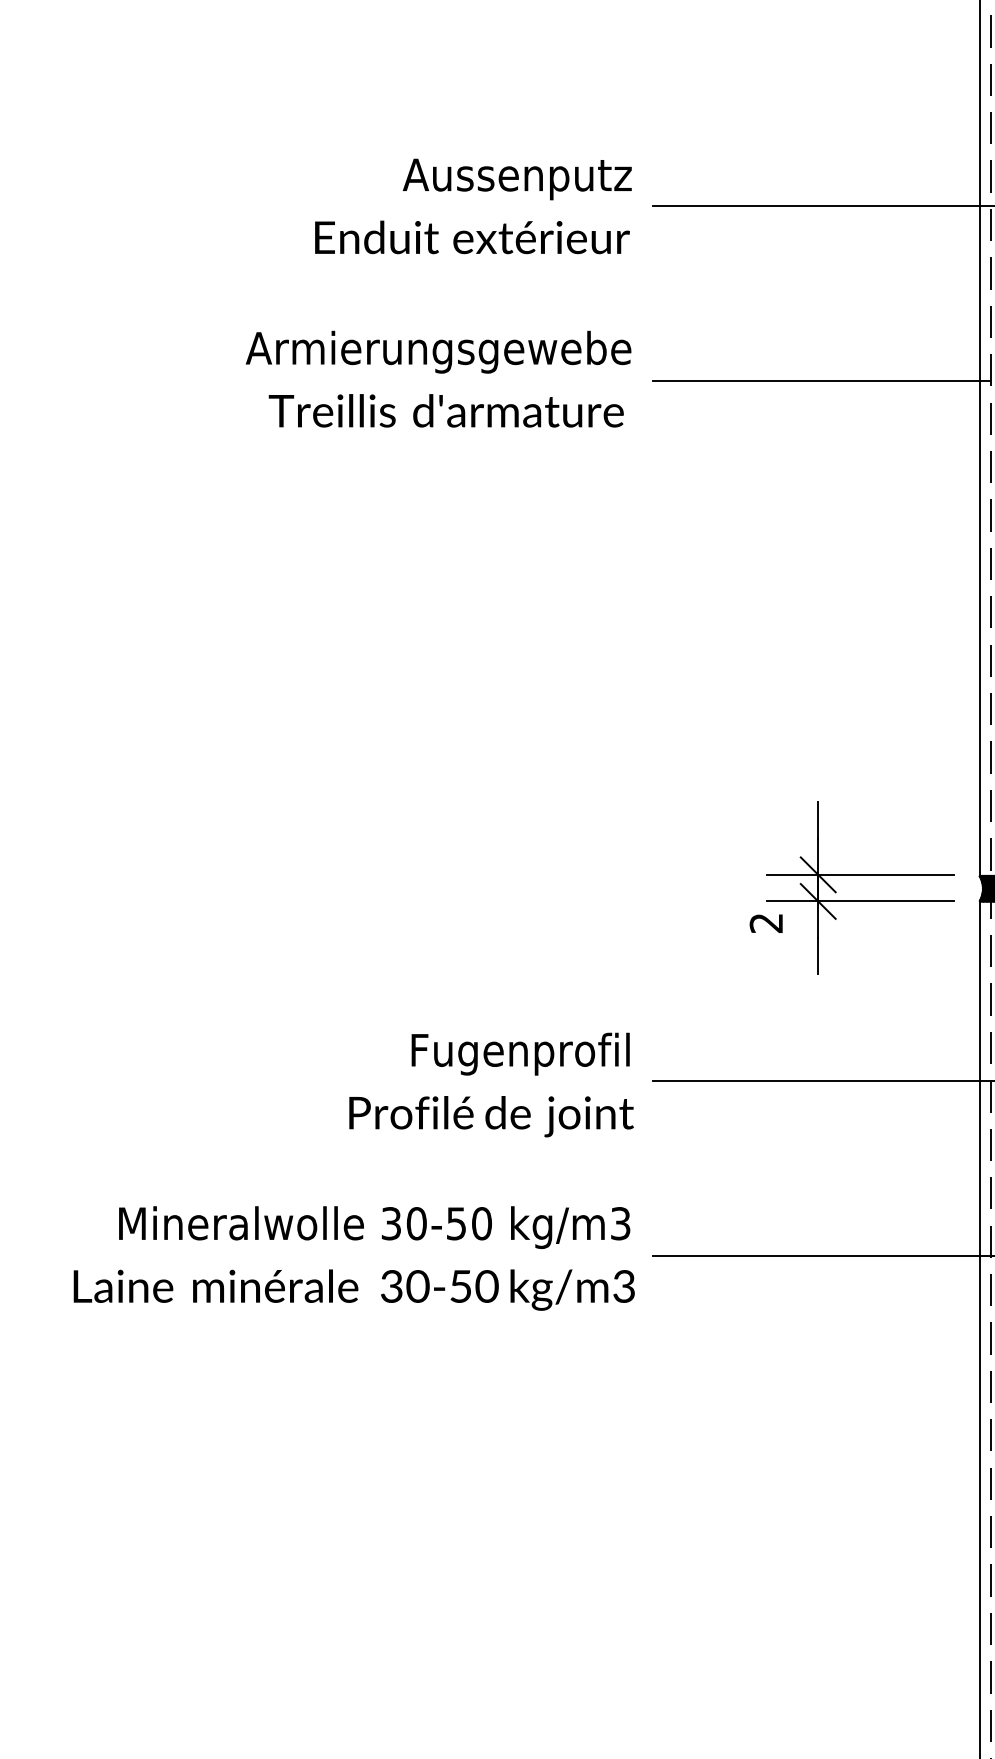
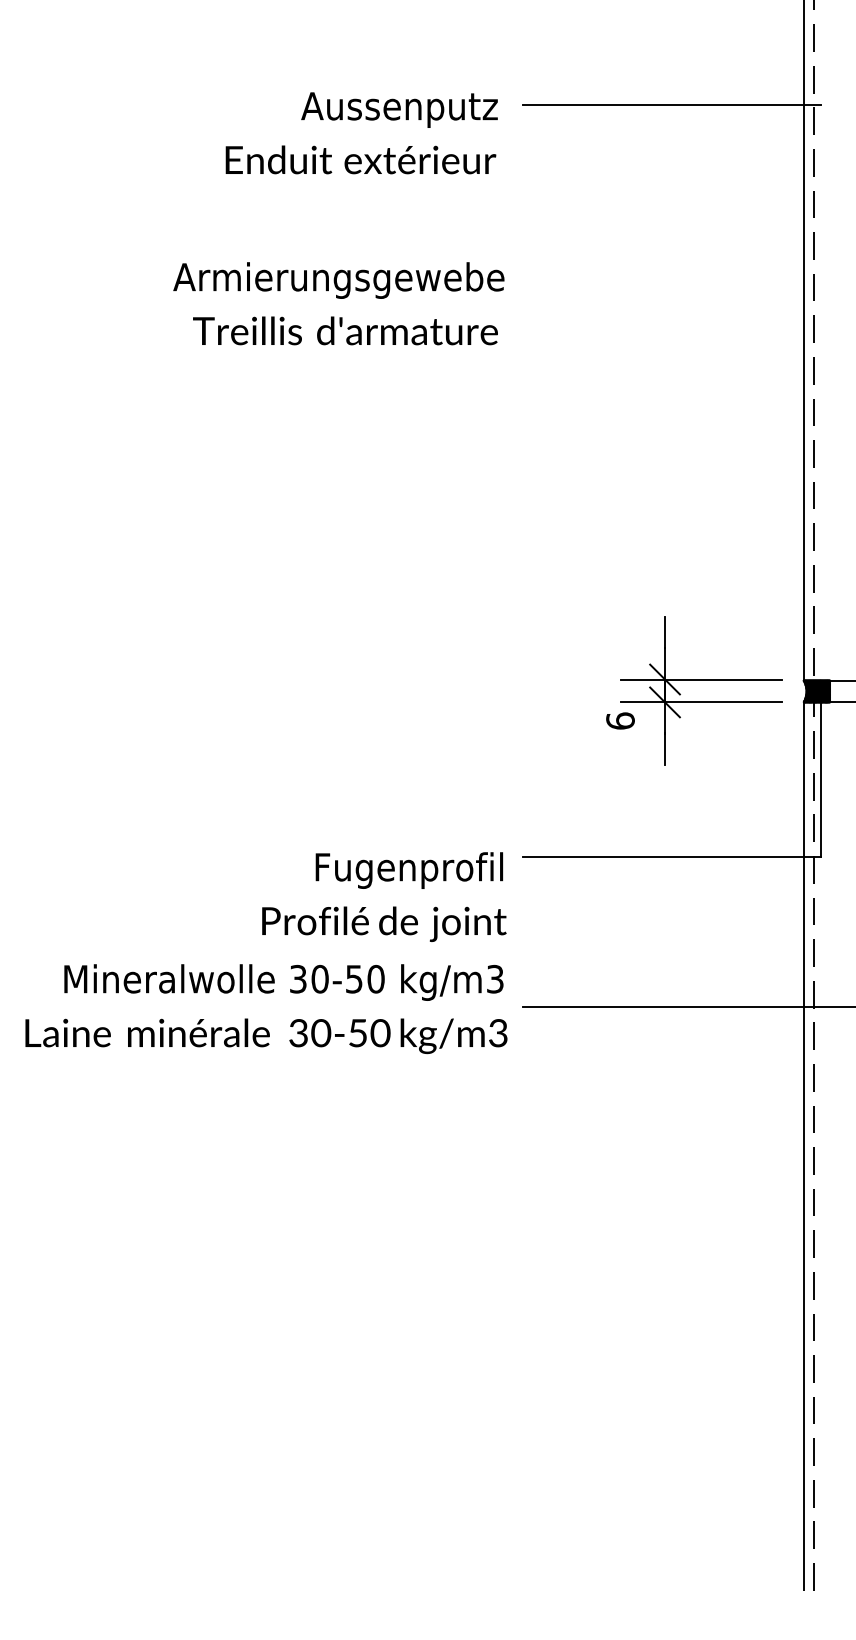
text: (473, 206) -> (361, 133), moved
text: (438, 378) -> (338, 303), moved
line: (821, 381) -> (667, 255), removed
text: (766, 922) -> (620, 720), 2 -> 6
text: (491, 1084) -> (384, 896), moved

